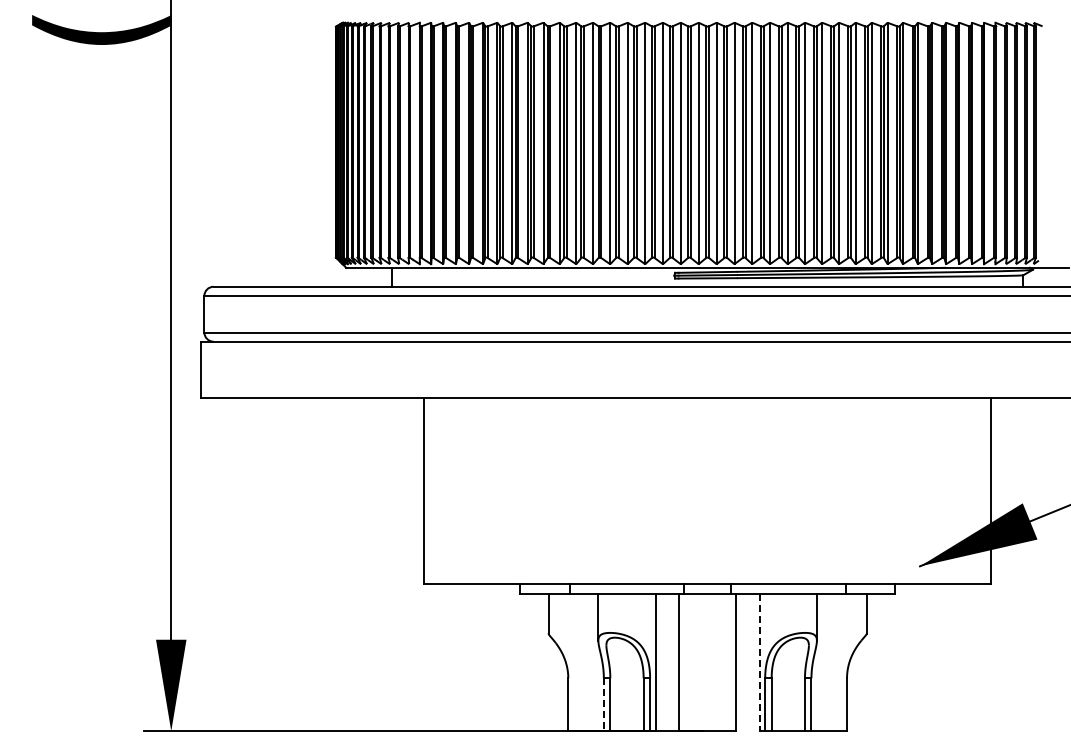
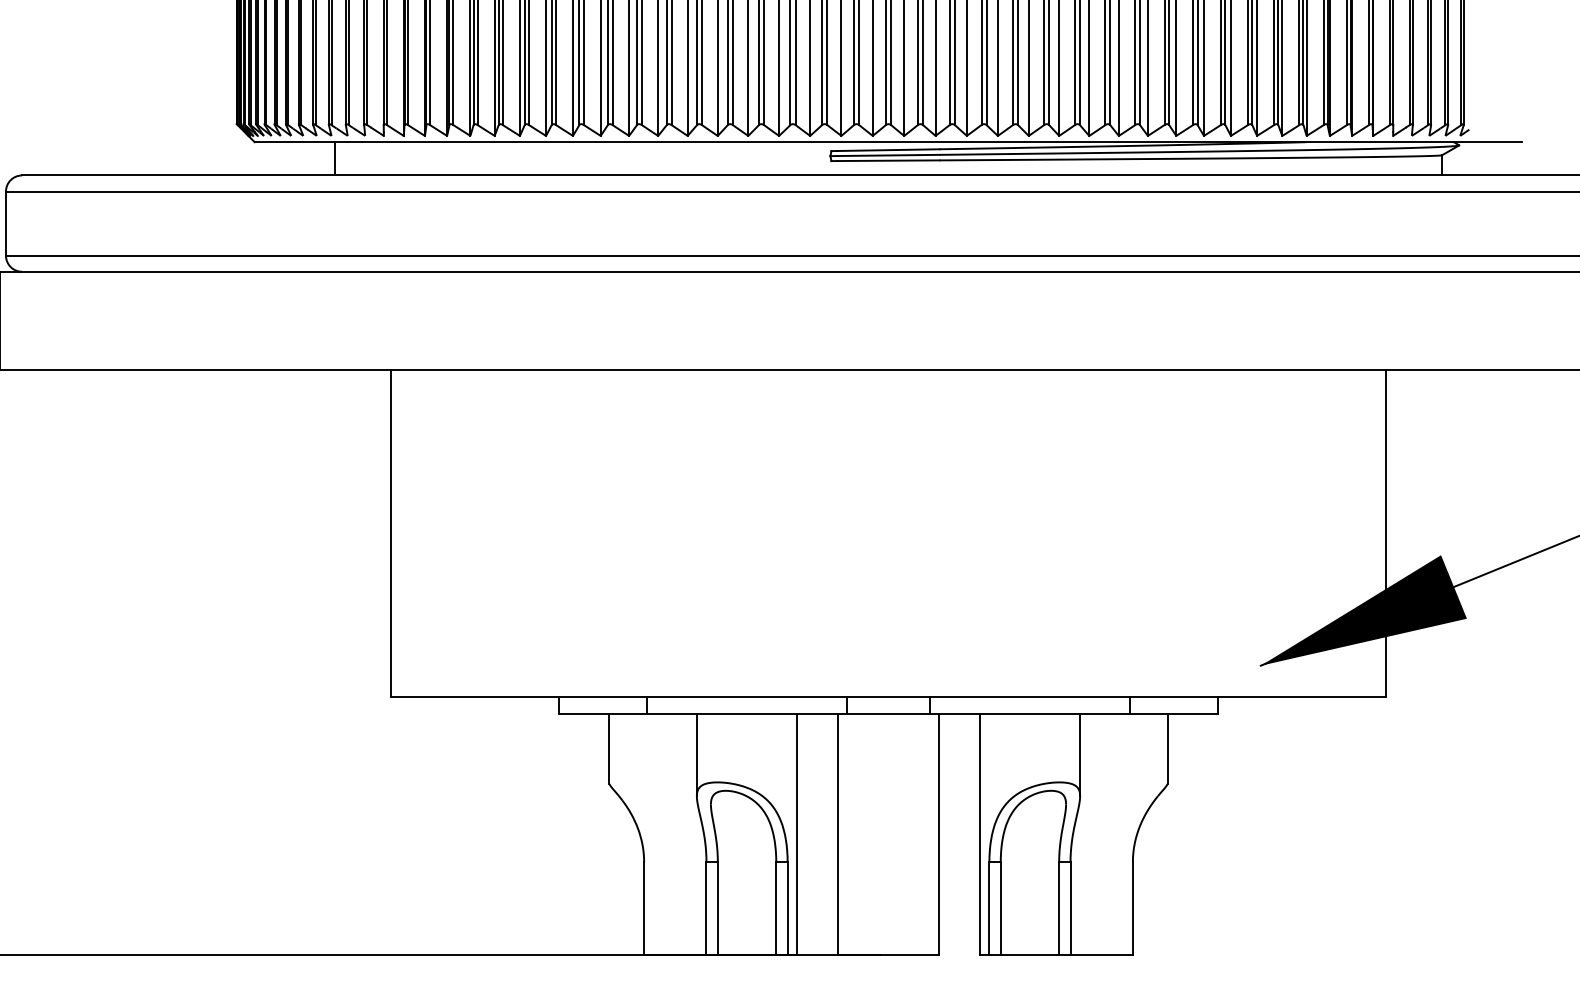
line: (759, 662) -> (979, 834), dashed -> solid
line: (603, 705) -> (705, 909), dashed -> solid

